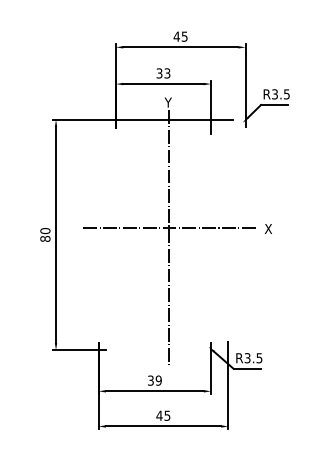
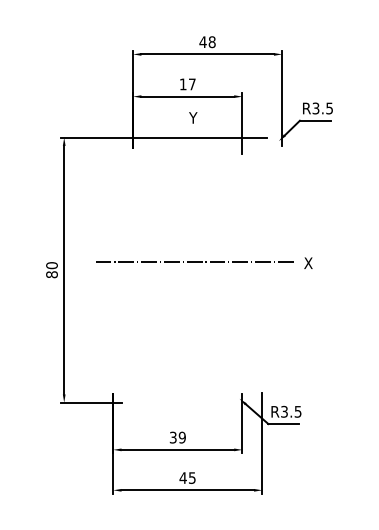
text: (184, 36) -> (211, 41), 45 -> 48
text: (163, 73) -> (187, 84), 33 -> 17
line: (169, 238) -> (194, 274), removed

